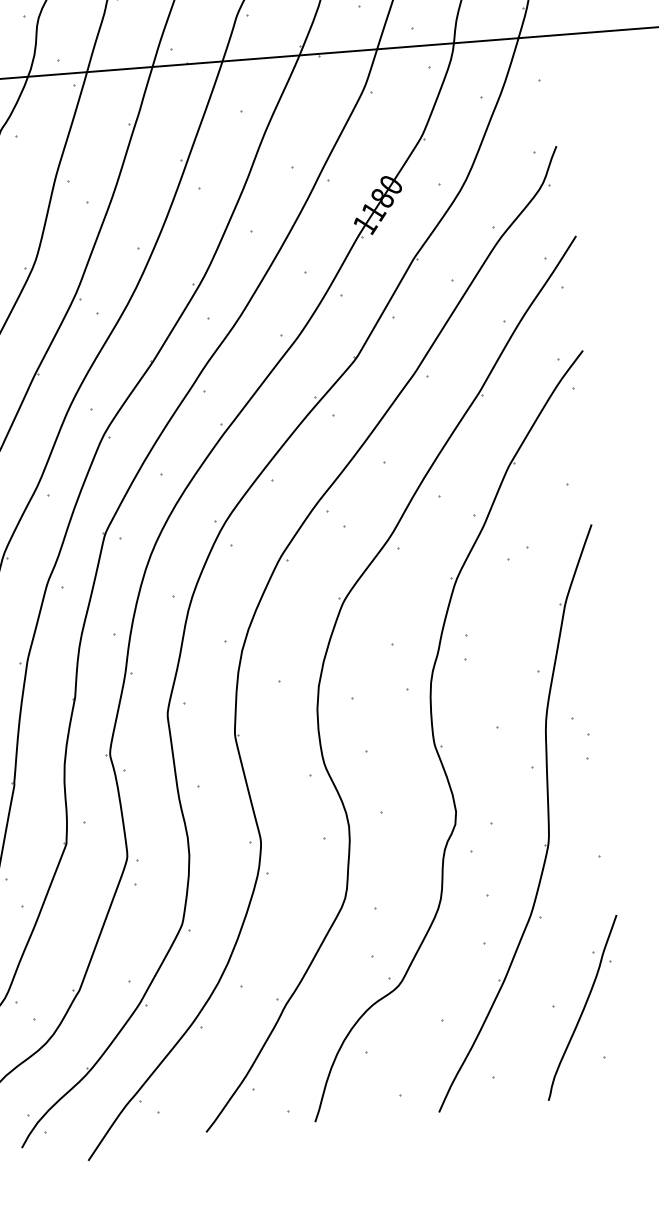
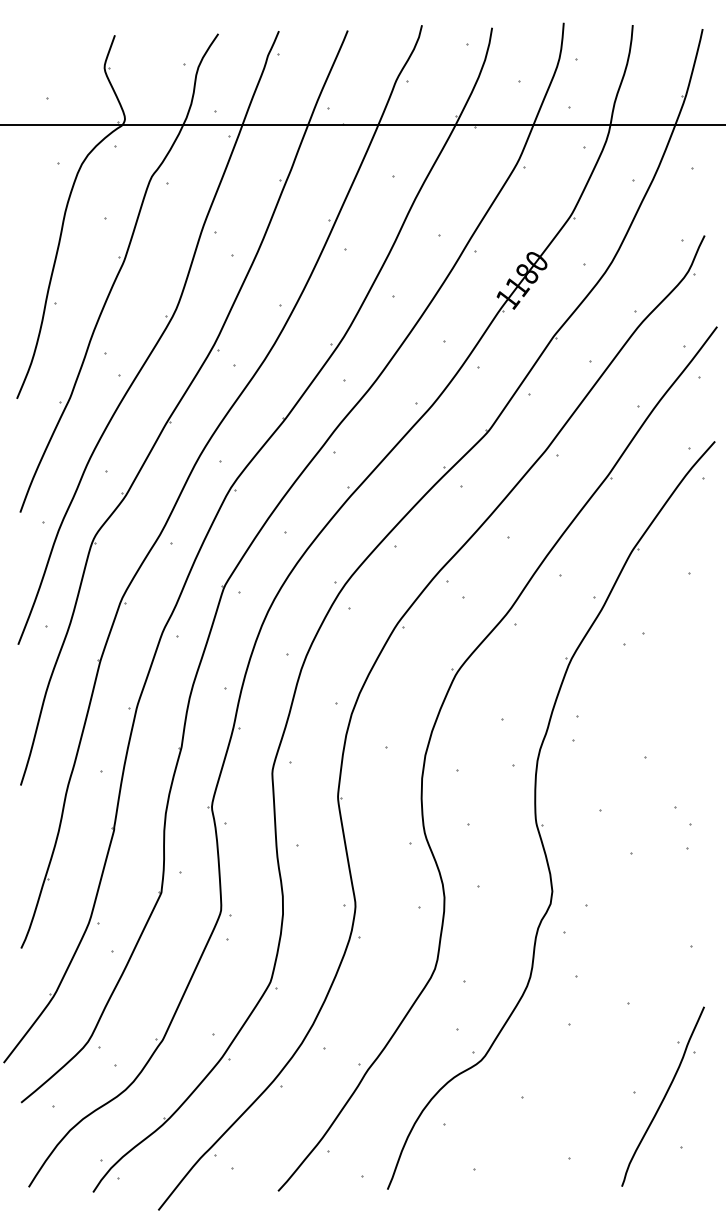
part: (547, 815) -> (643, 902), removed

